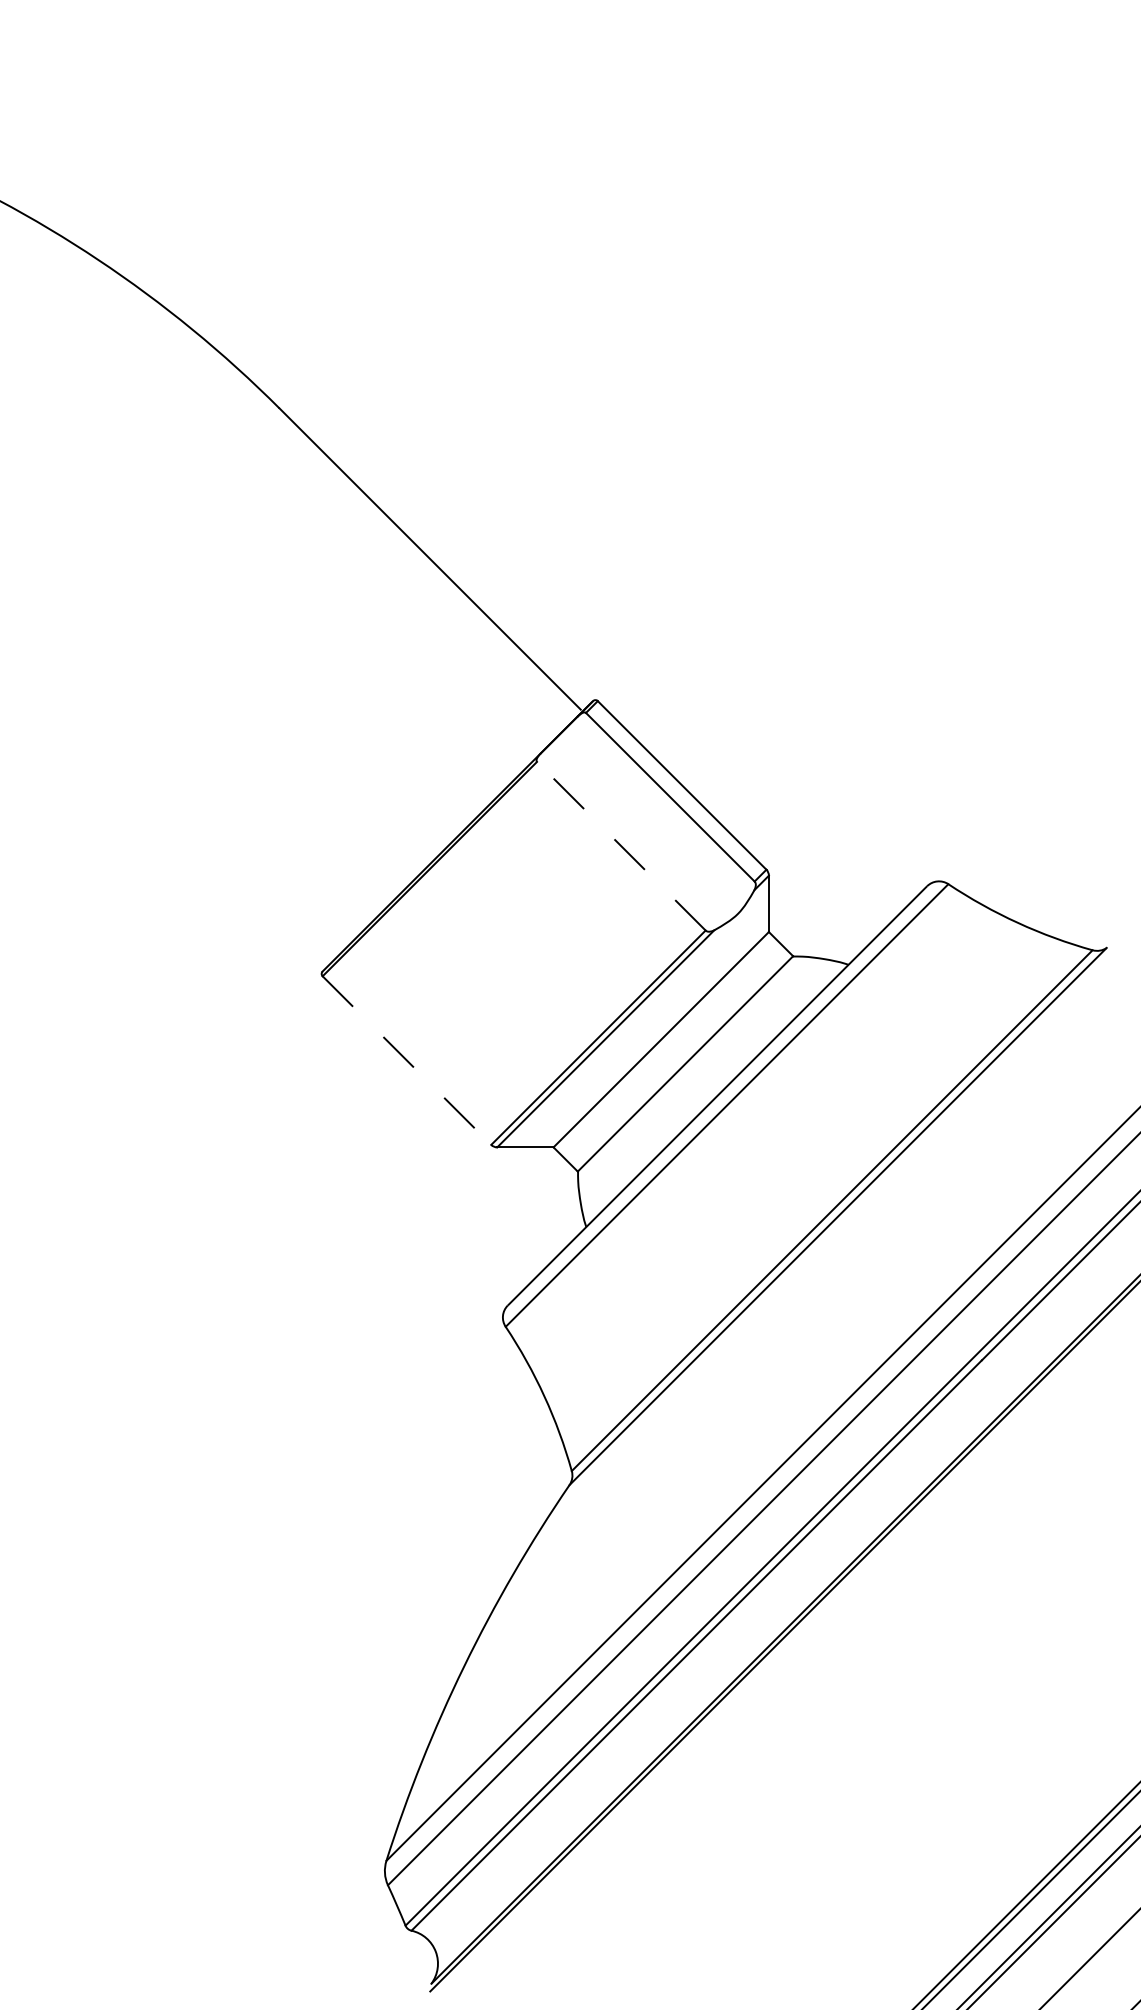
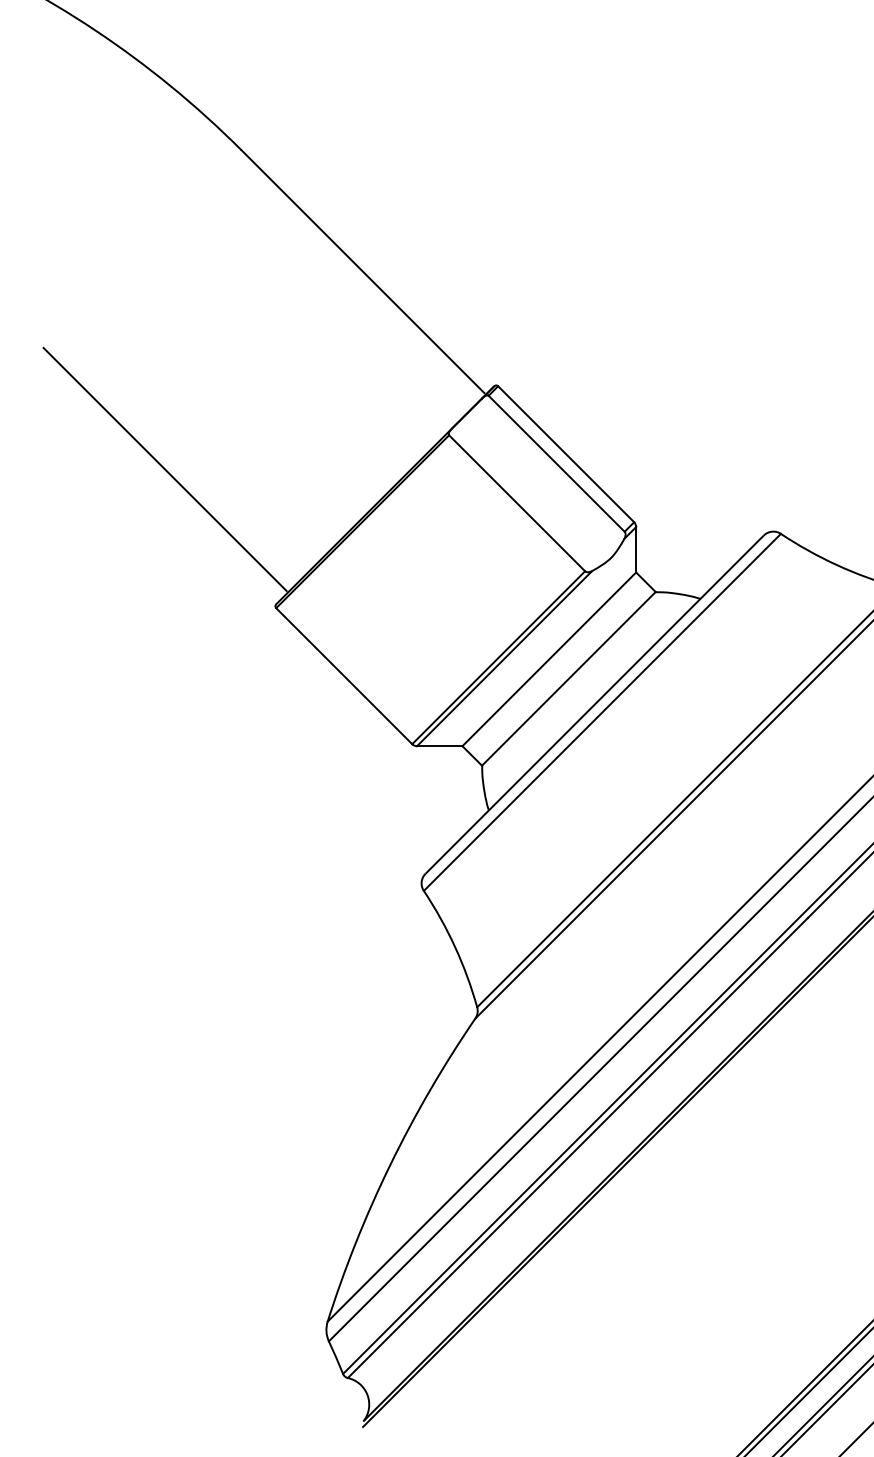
line: (184, 803) -> (164, 468), added
line: (620, 845) -> (516, 502), dashed -> solid
line: (407, 1060) -> (344, 676), dashed -> solid

